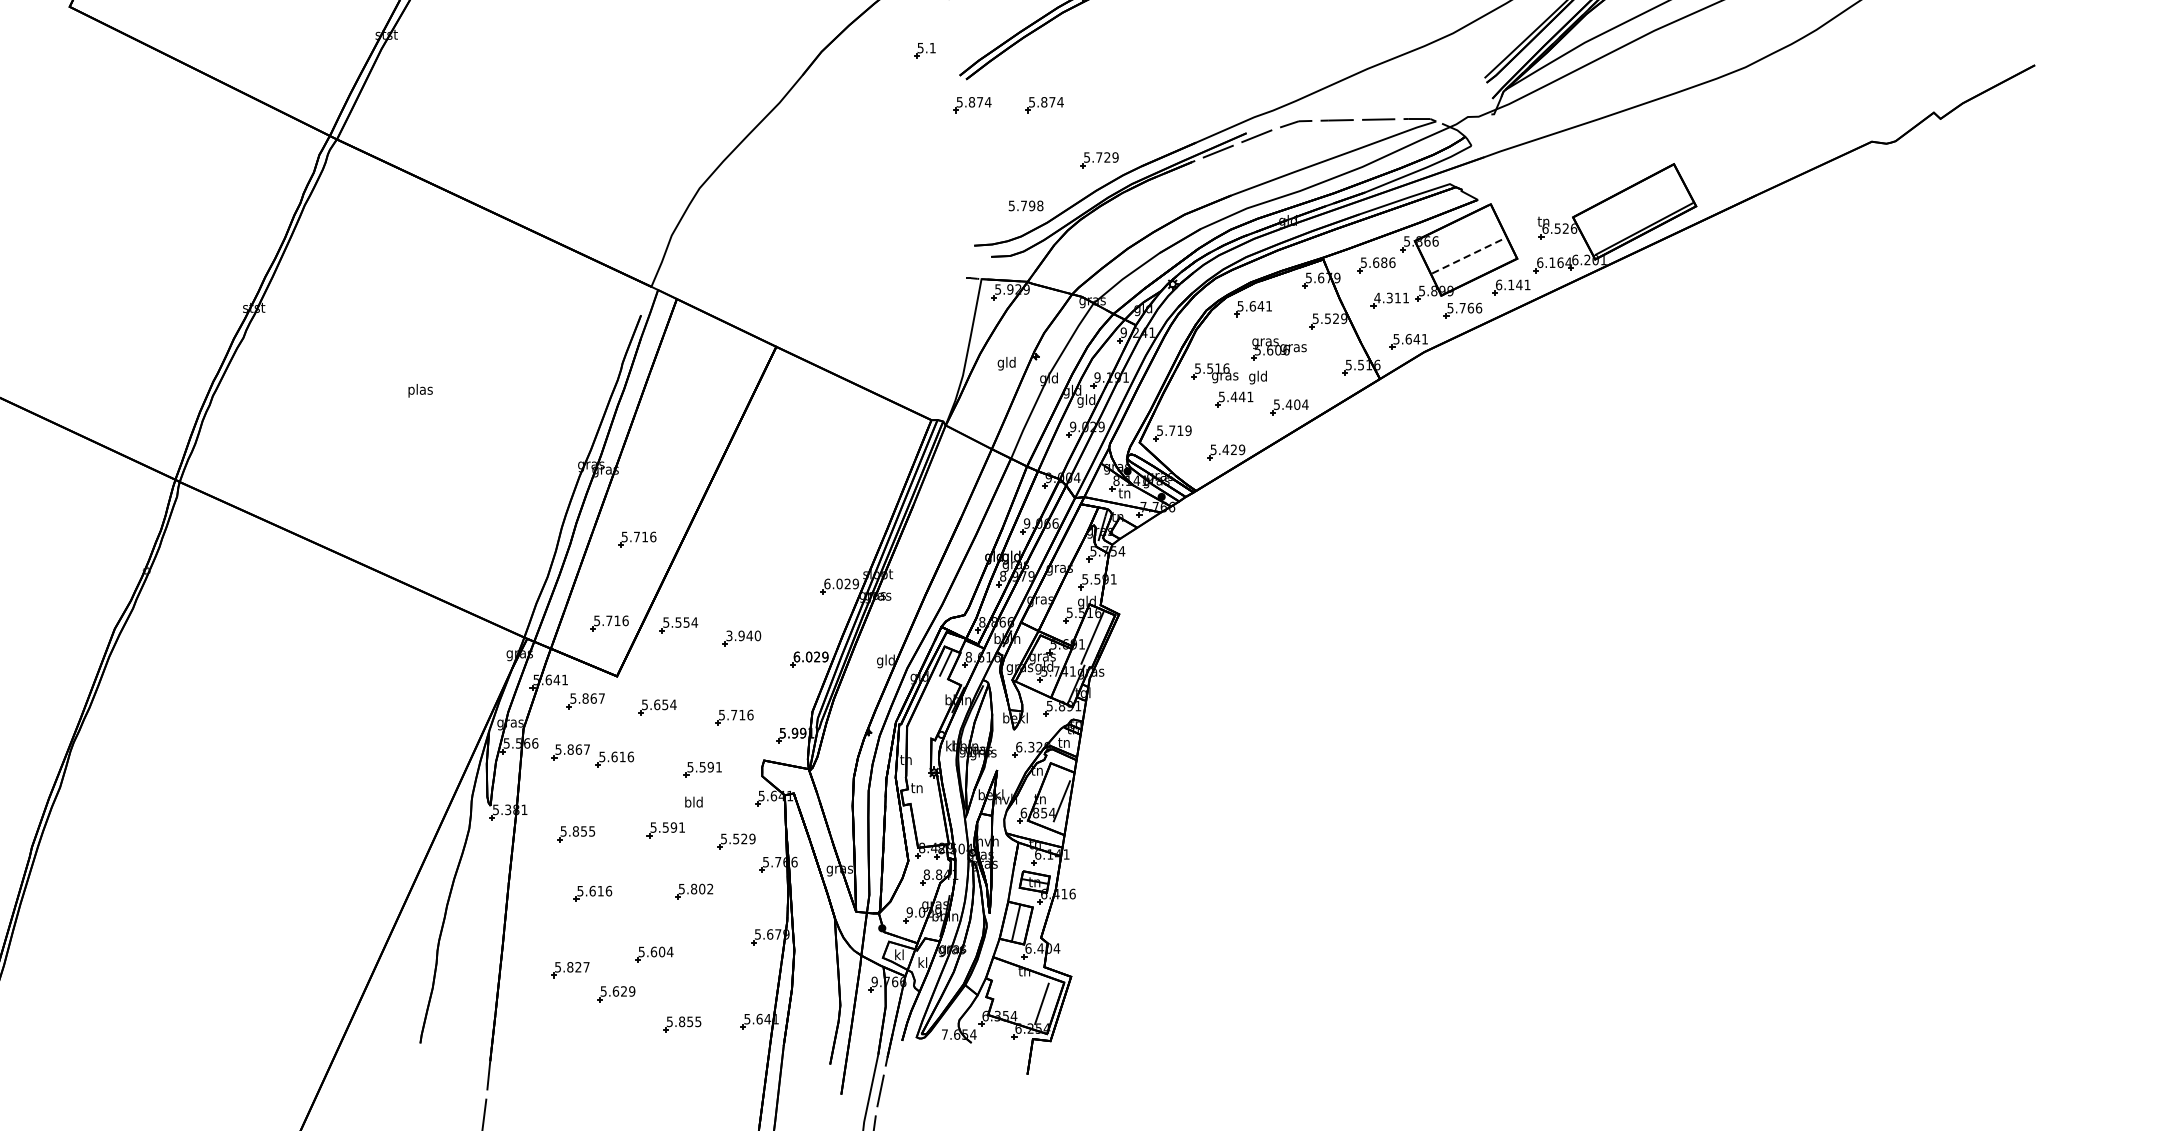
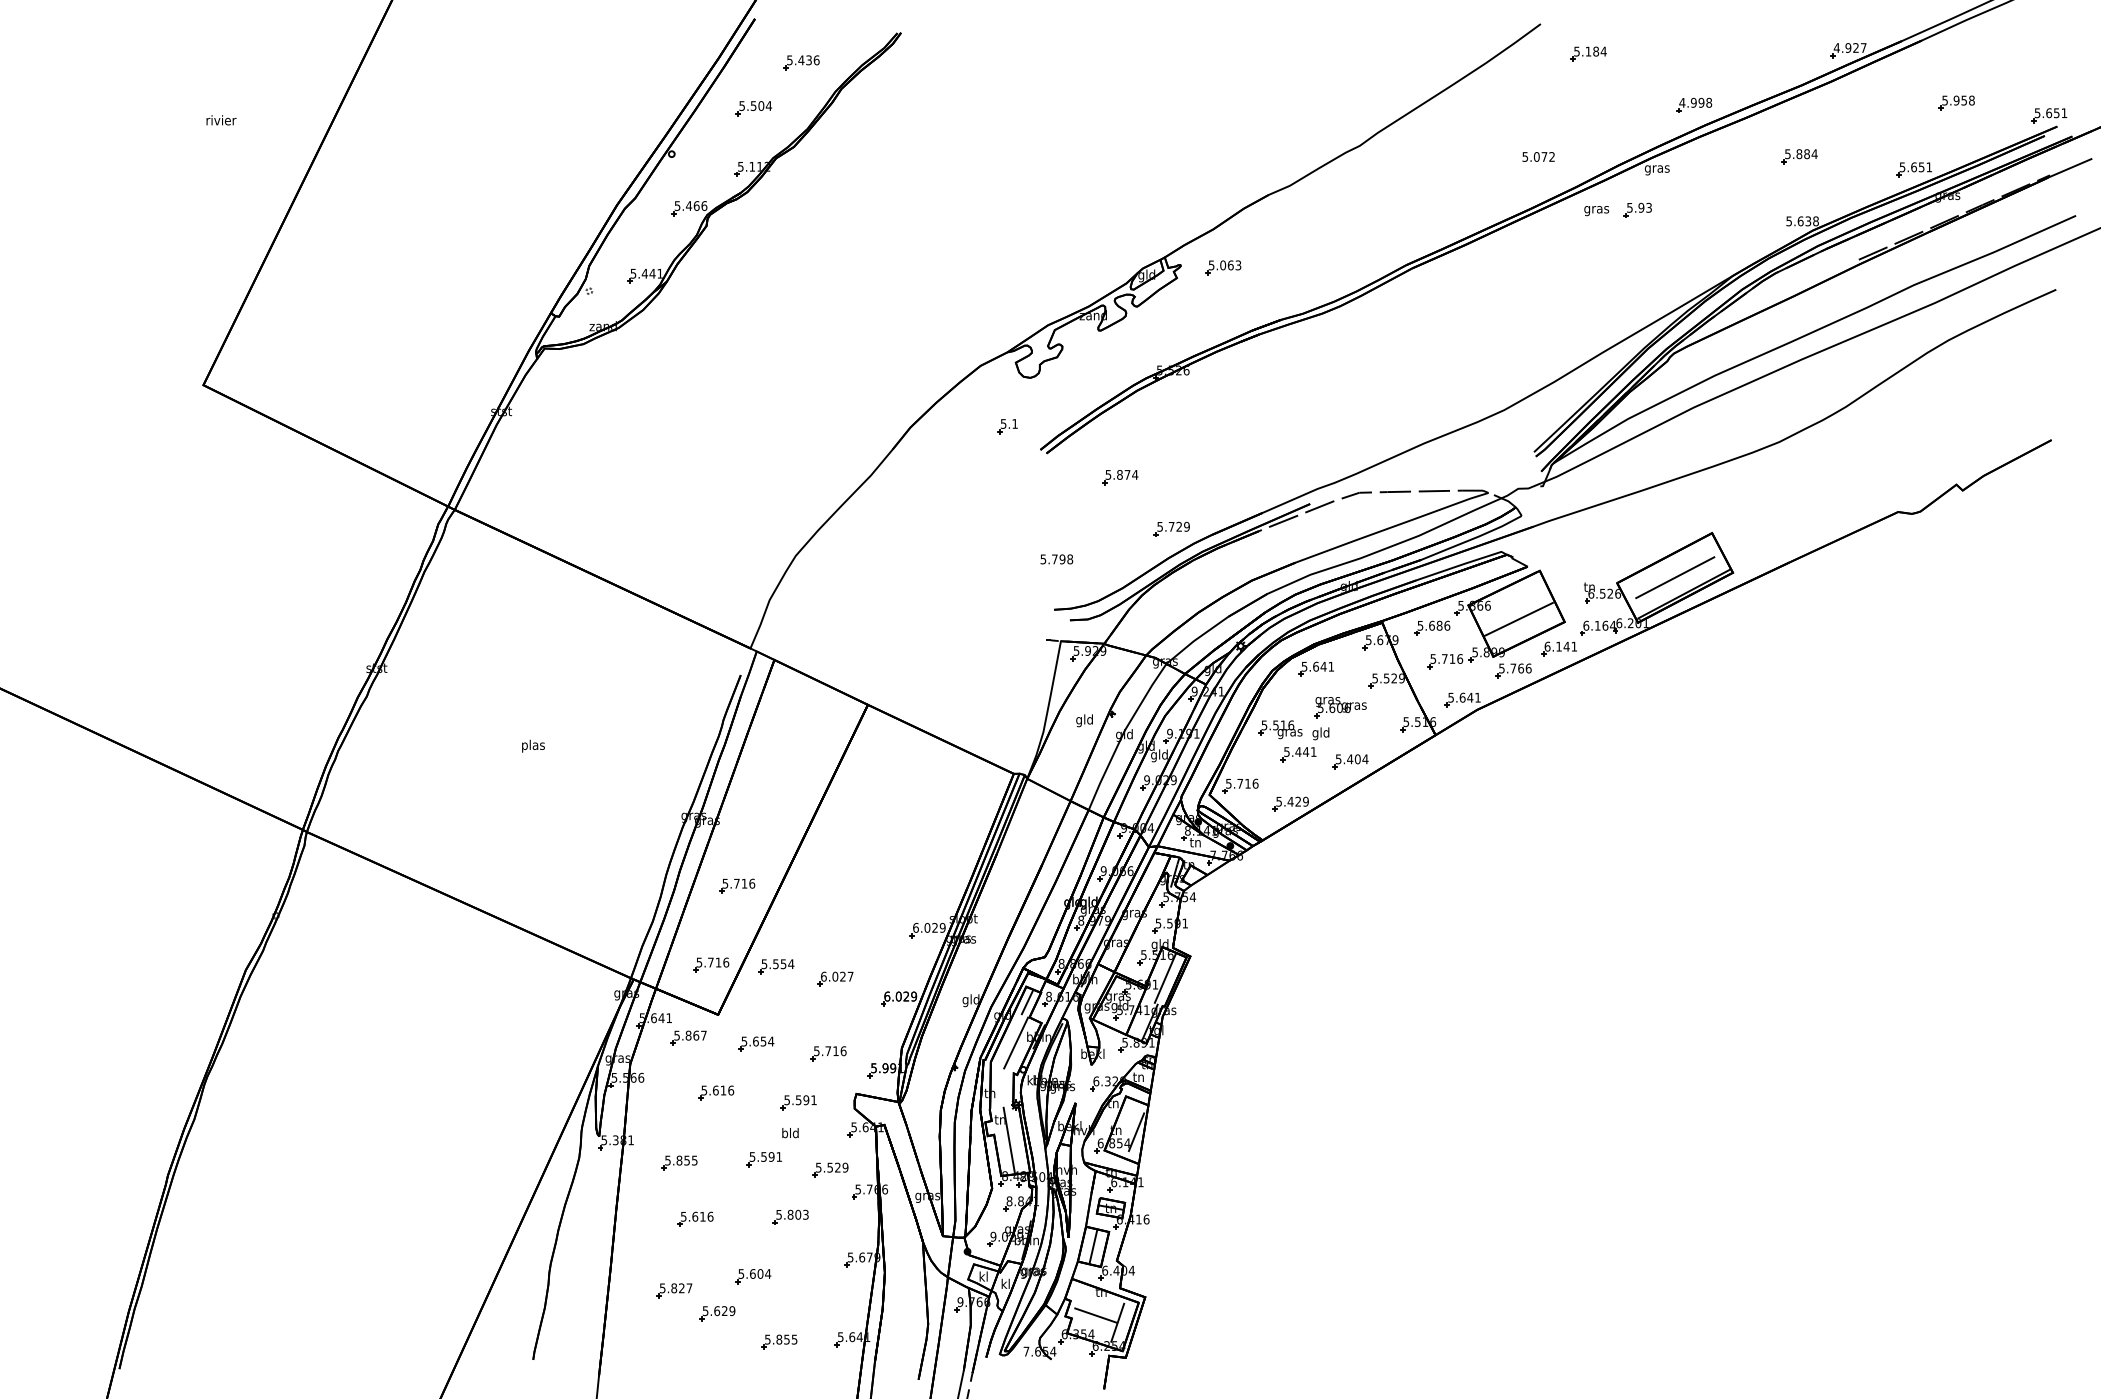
part: (972, 105) -> (1052, 477), removed
text: (1025, 206) -> (1056, 559), moved
line: (1635, 211) -> (1675, 577), added
line: (1468, 256) -> (1518, 619), dashed -> solid
text: (1391, 297) -> (1446, 658), 4.311 -> 5.716
text: (1188, 430) -> (1255, 783), 5.719 -> 5.716
text: (743, 635) -> (837, 976), 3.940 -> 6.027
line: (934, 705) -> (1016, 1042), added
part: (570, 751) -> (674, 1085), removed
line: (925, 810) -> (1008, 1140), added
text: (709, 888) -> (805, 1214), 5.802 -> 5.803
line: (1019, 996) -> (1096, 1315), added

